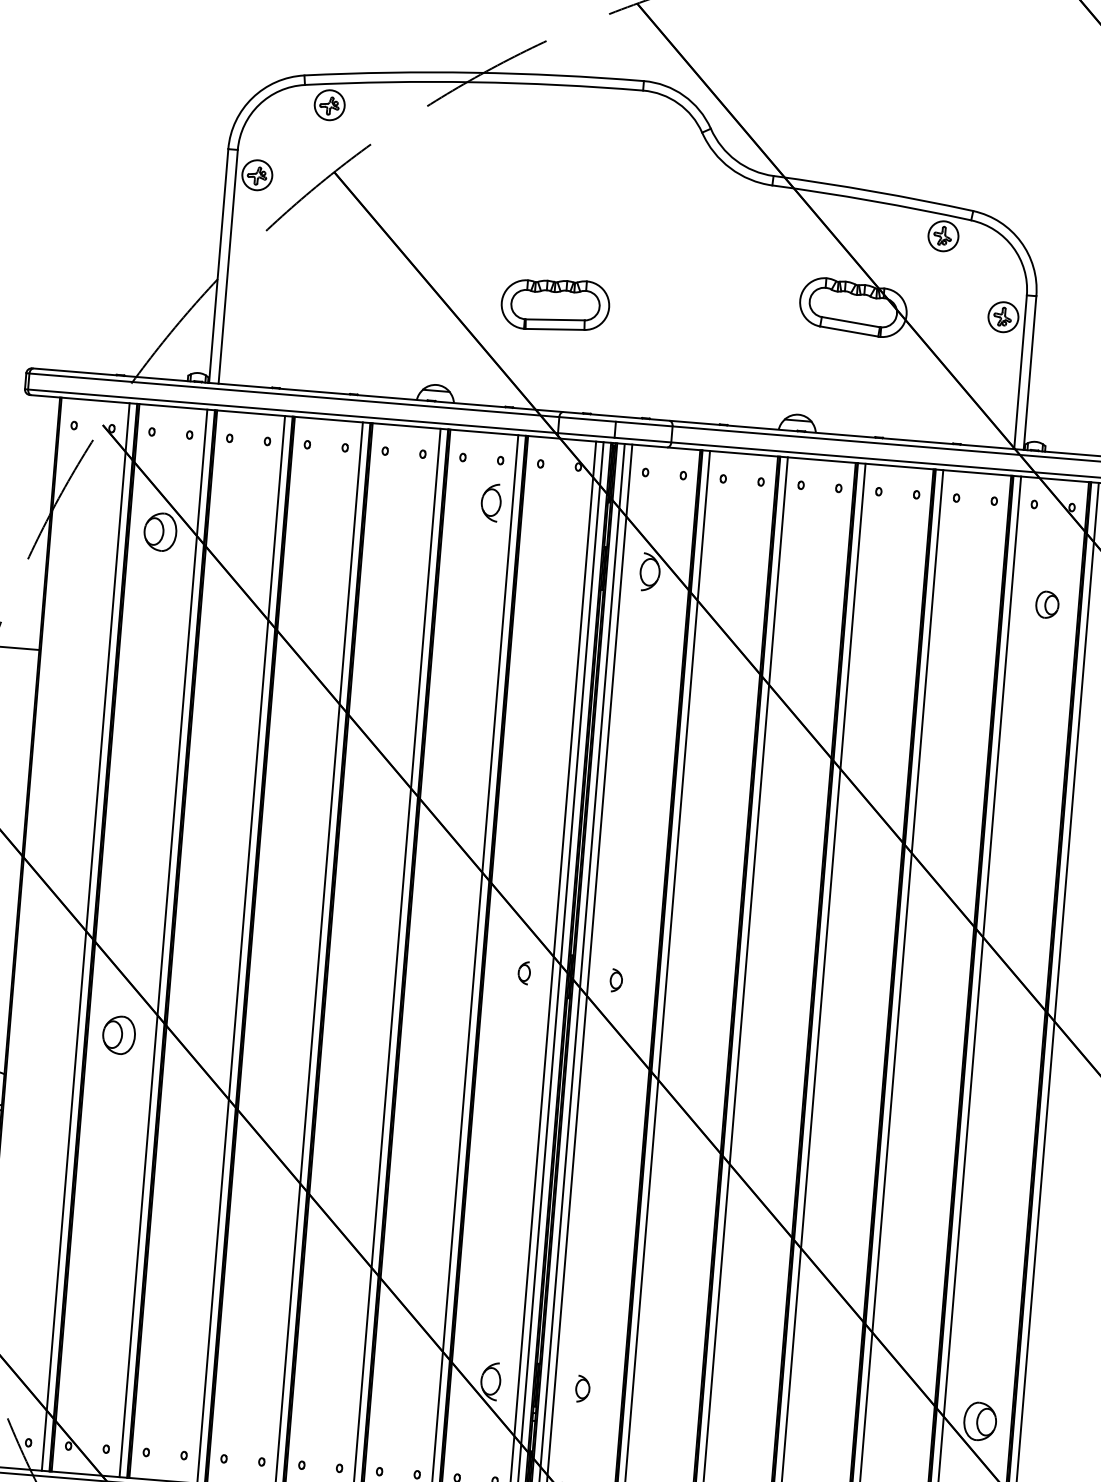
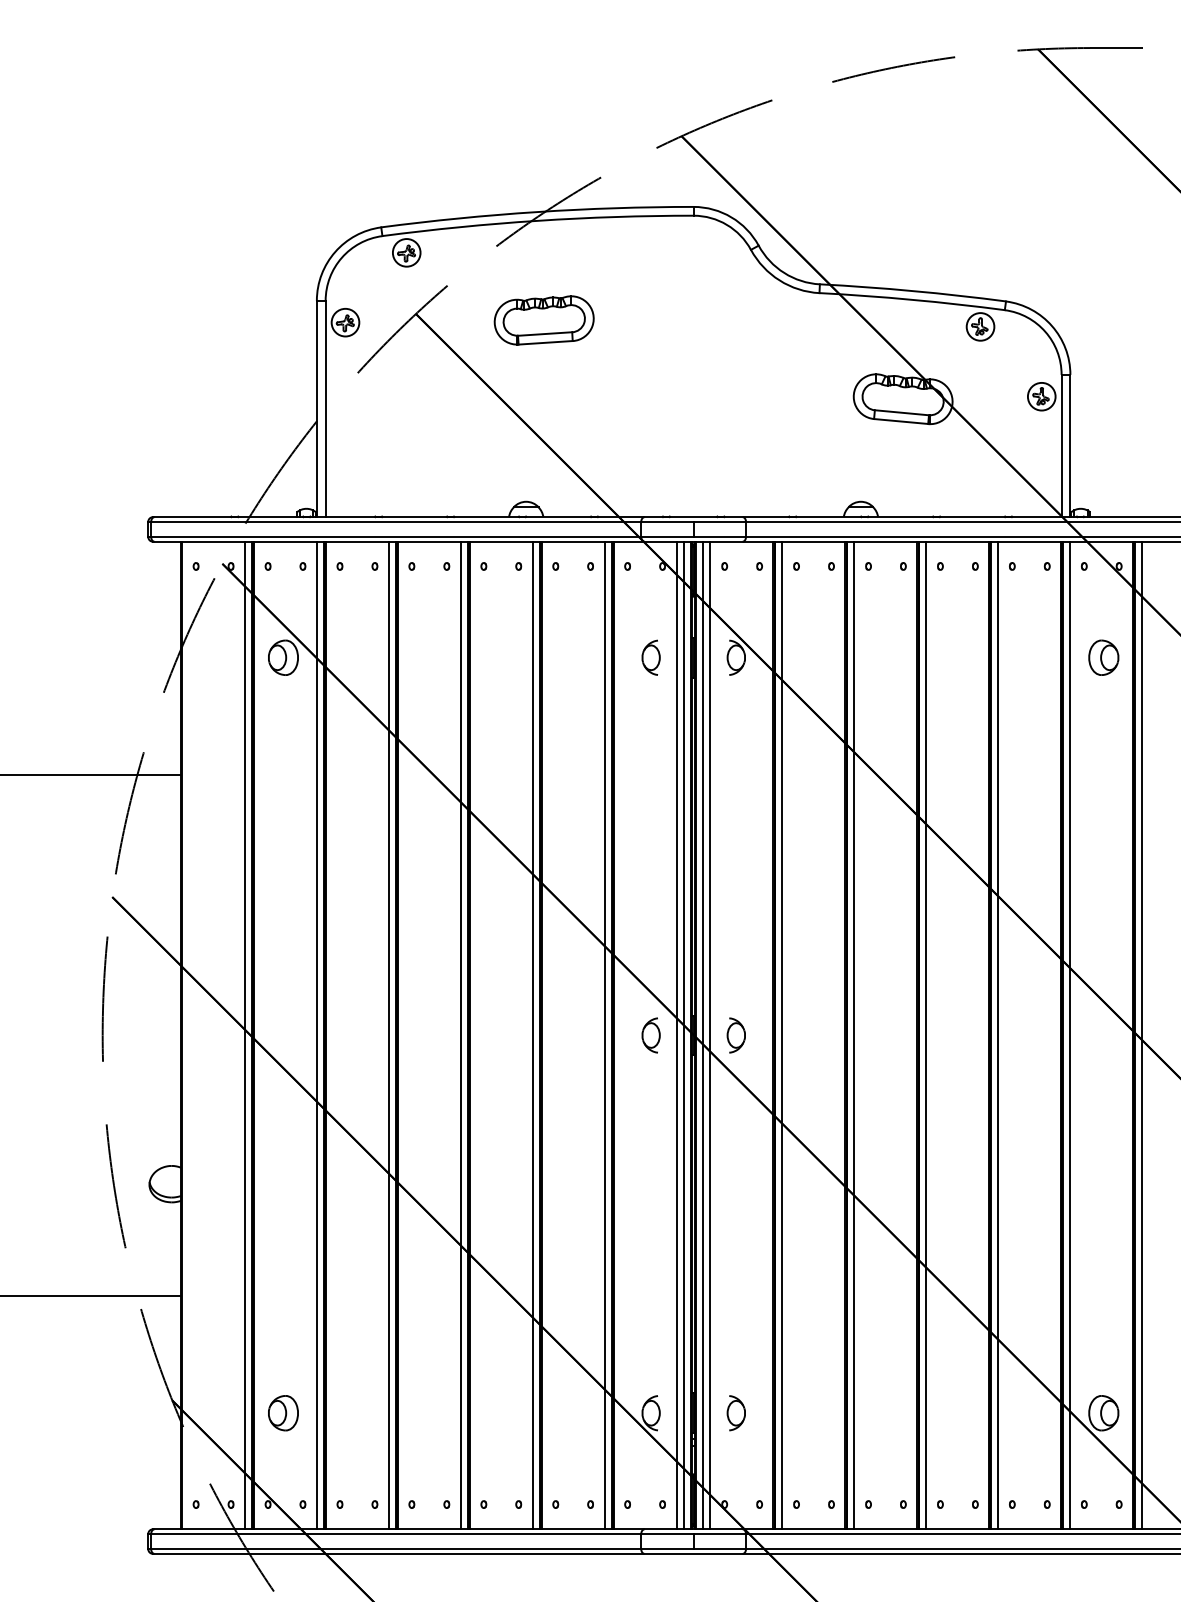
part: (554, 305) -> (543, 320), moved
part: (490, 502) -> (650, 657), moved
part: (1047, 604) -> (1103, 657), size x1.43
part: (523, 973) -> (650, 1035), size x1.67
part: (615, 980) -> (735, 1035), size x1.67
part: (119, 1035) -> (283, 1413), moved
part: (582, 1389) -> (735, 1413), size x1.43

